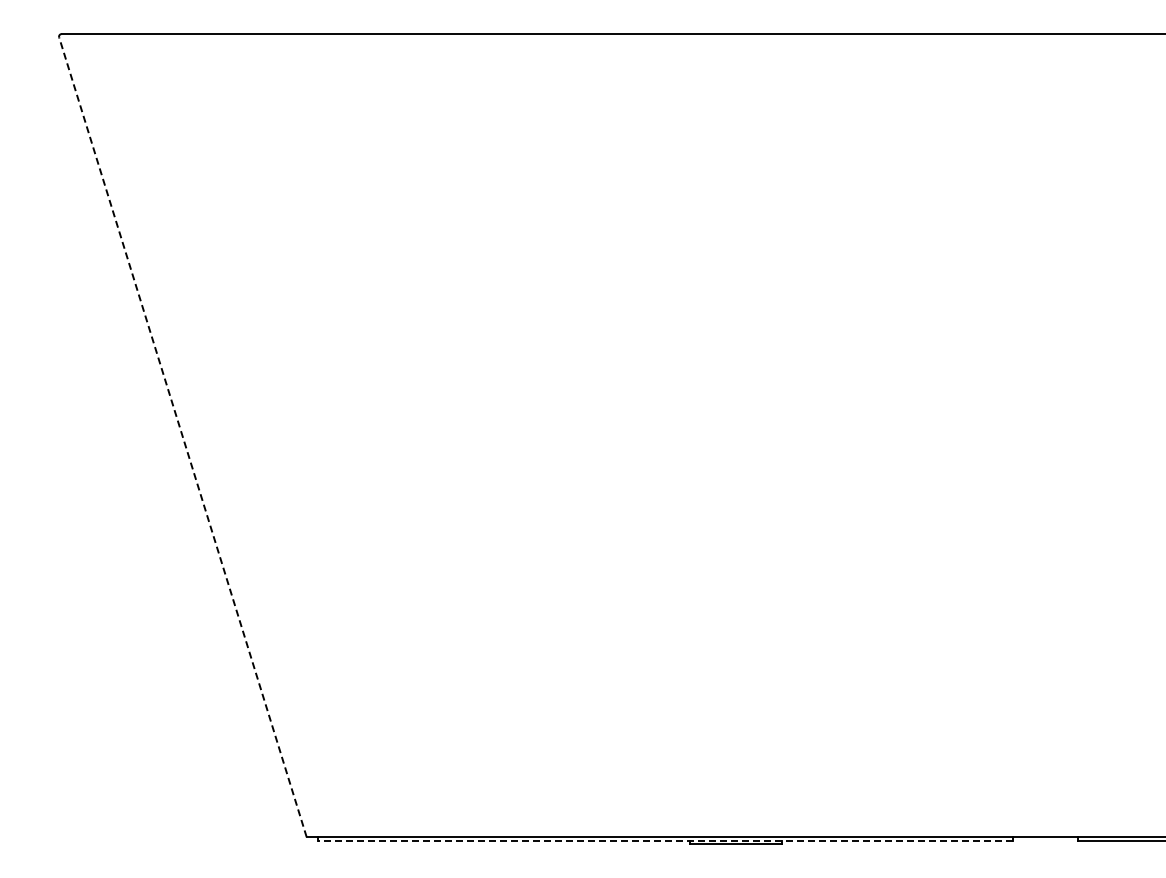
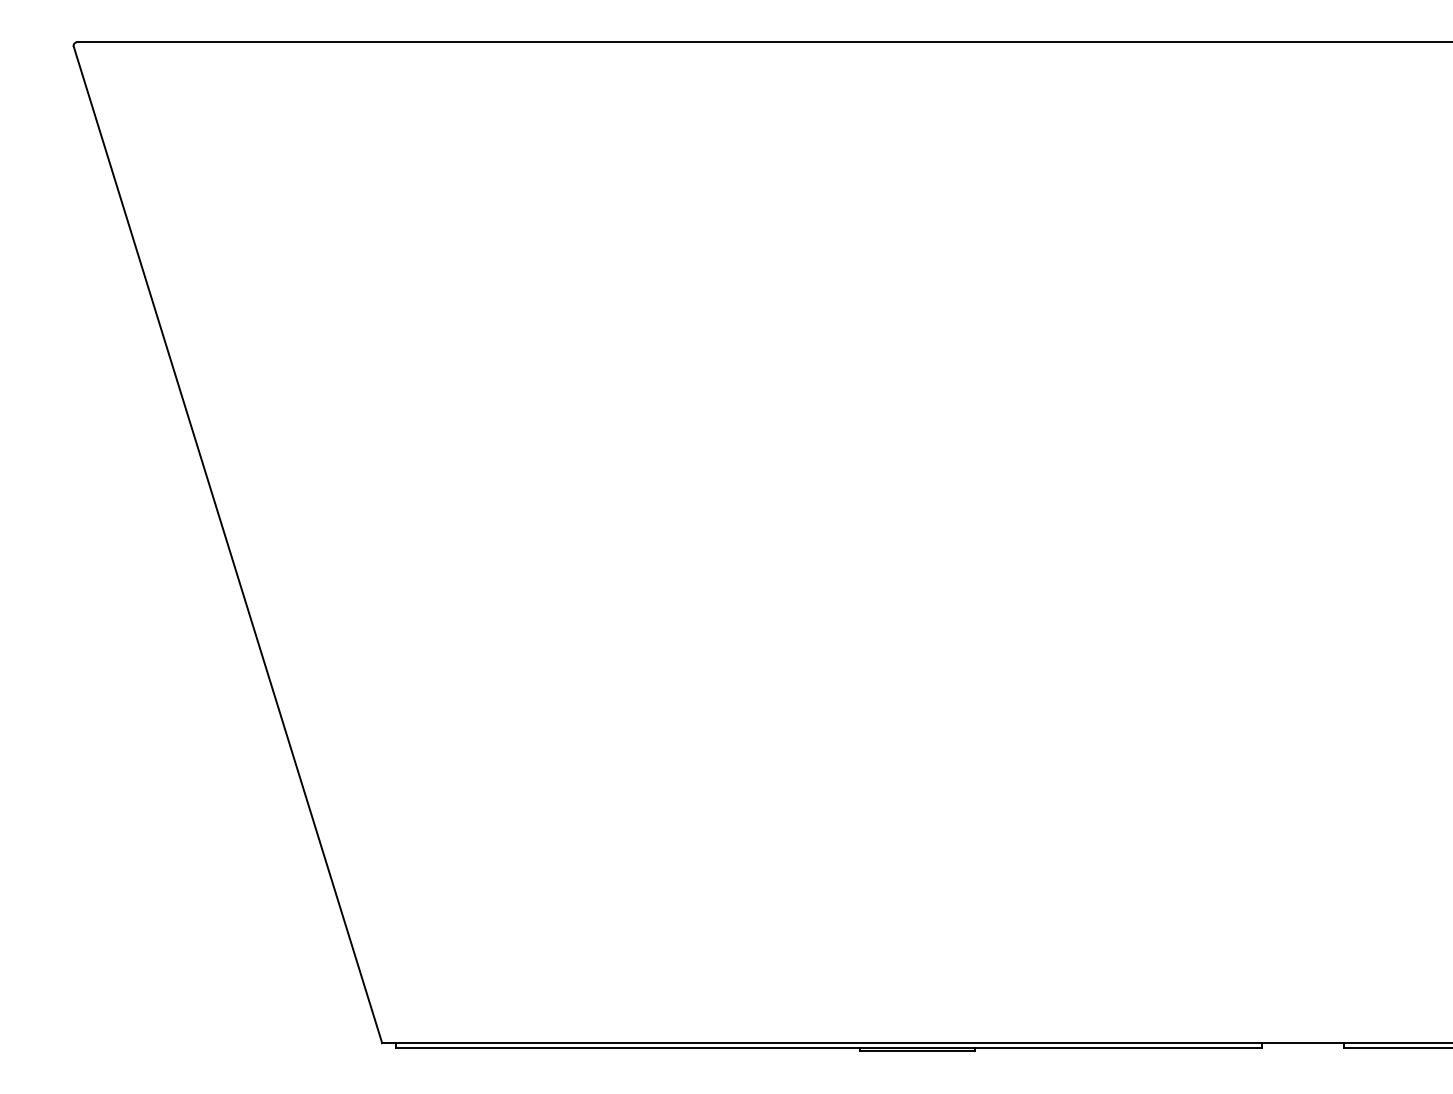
line: (182, 437) -> (227, 545), dashed -> solid
line: (664, 841) -> (828, 1048), dashed -> solid

